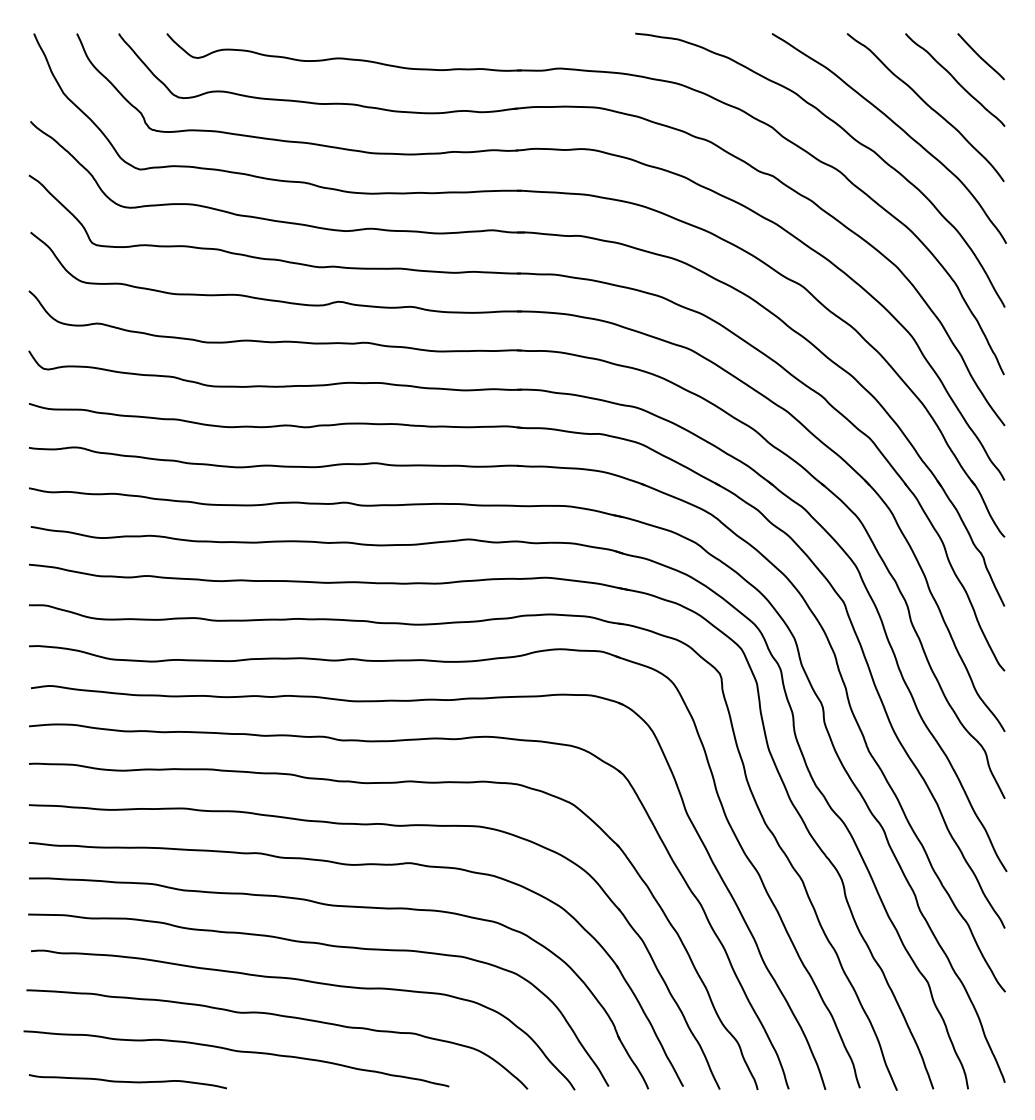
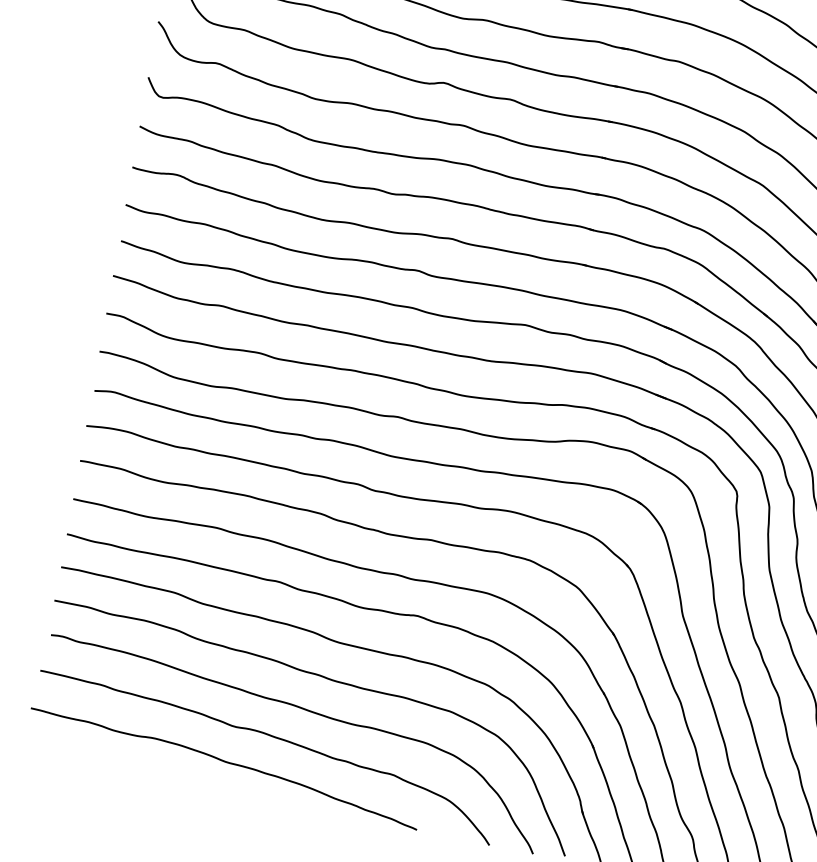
curve: (127, 1081) -> (119, 772), removed

